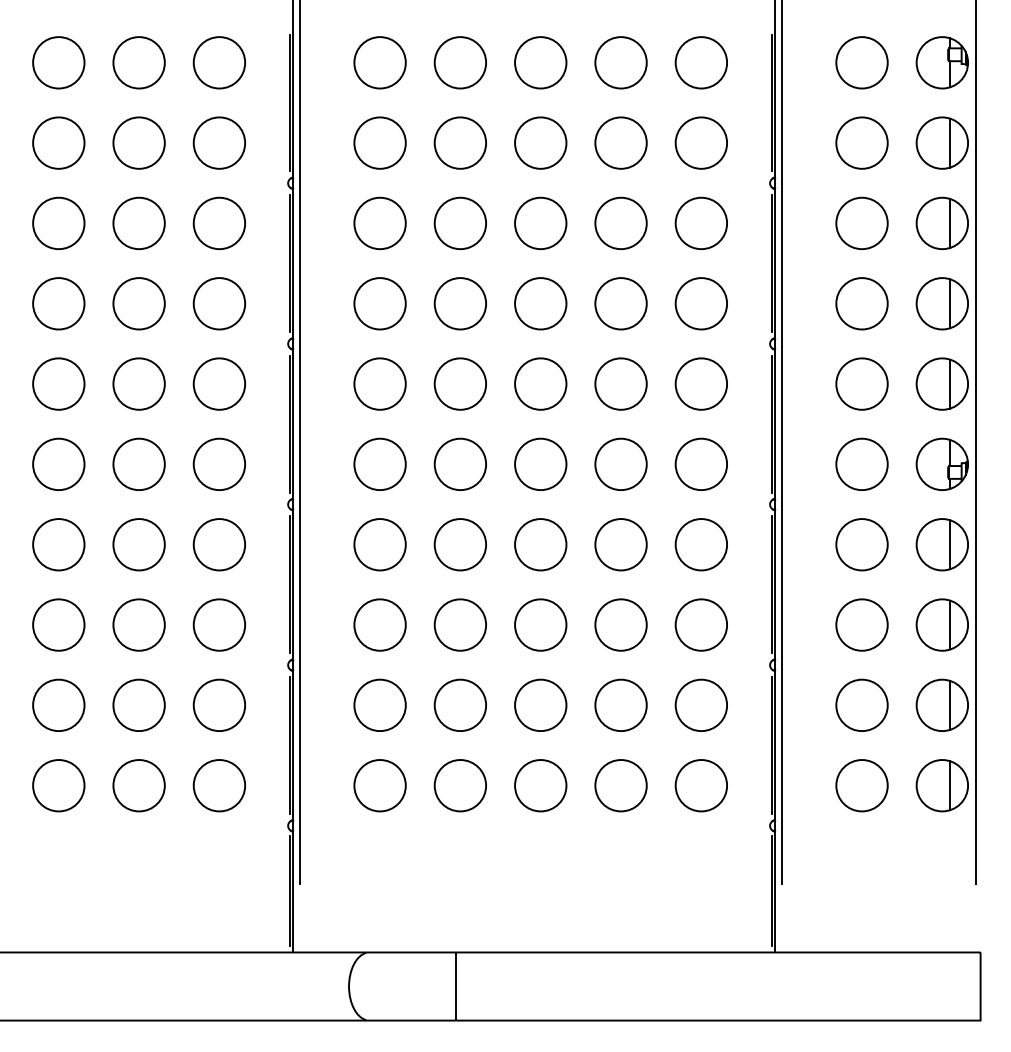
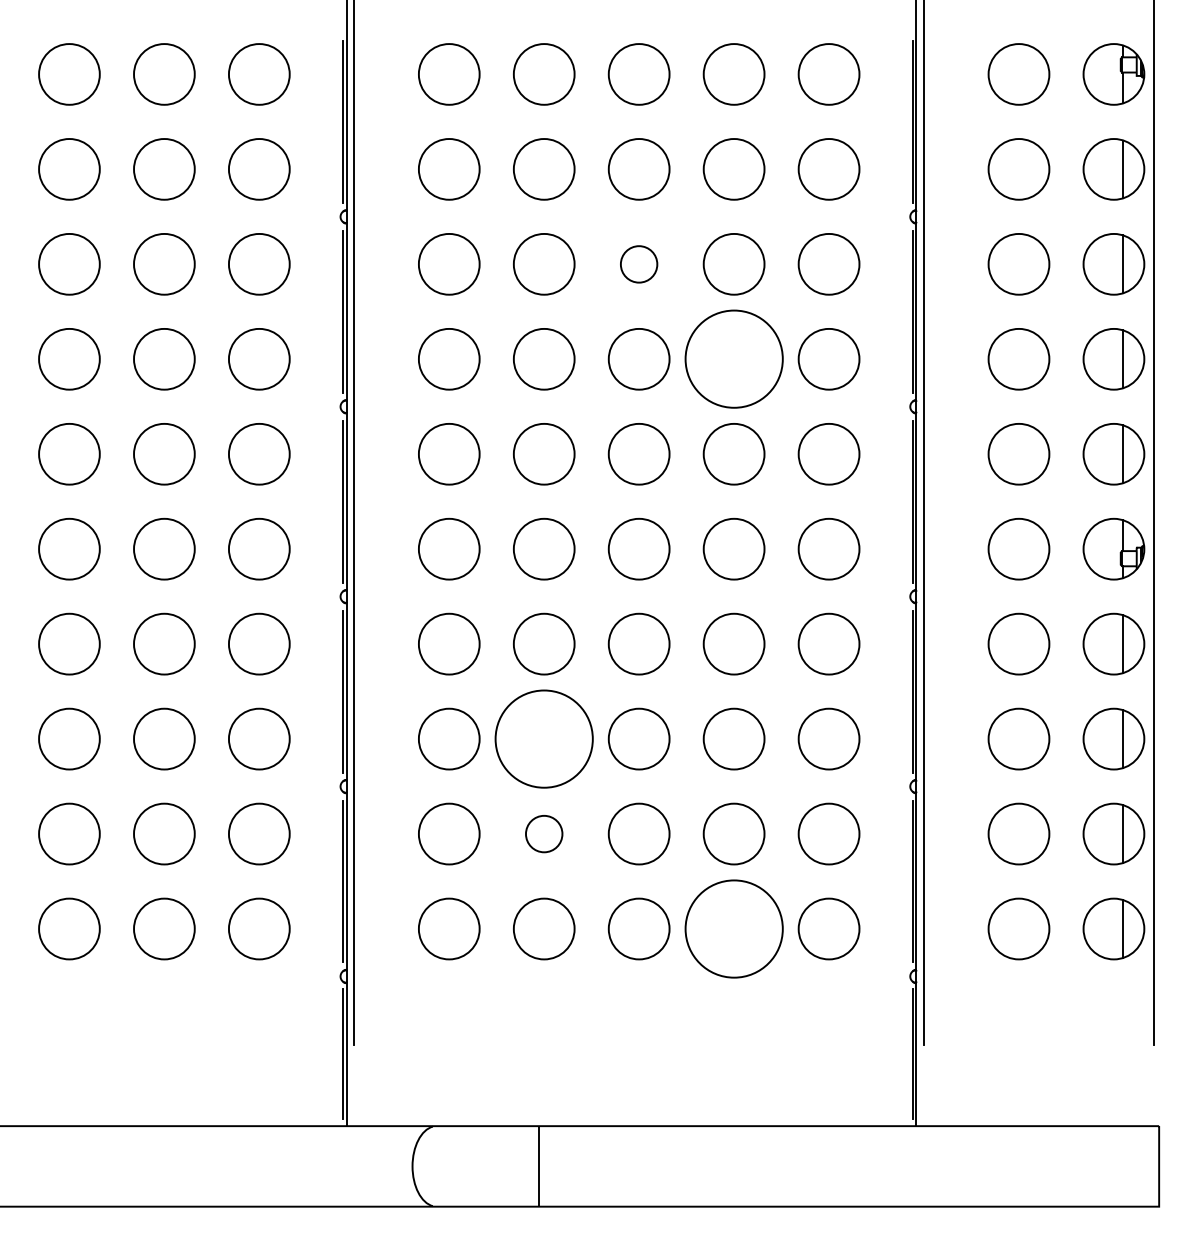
circle: (540, 223) -> (638, 264), size x0.6
circle: (620, 303) -> (733, 359), size x1.6
circle: (459, 624) -> (543, 738), size x1.6
circle: (459, 704) -> (543, 833), size x0.6
circle: (620, 785) -> (733, 928), size x1.6

